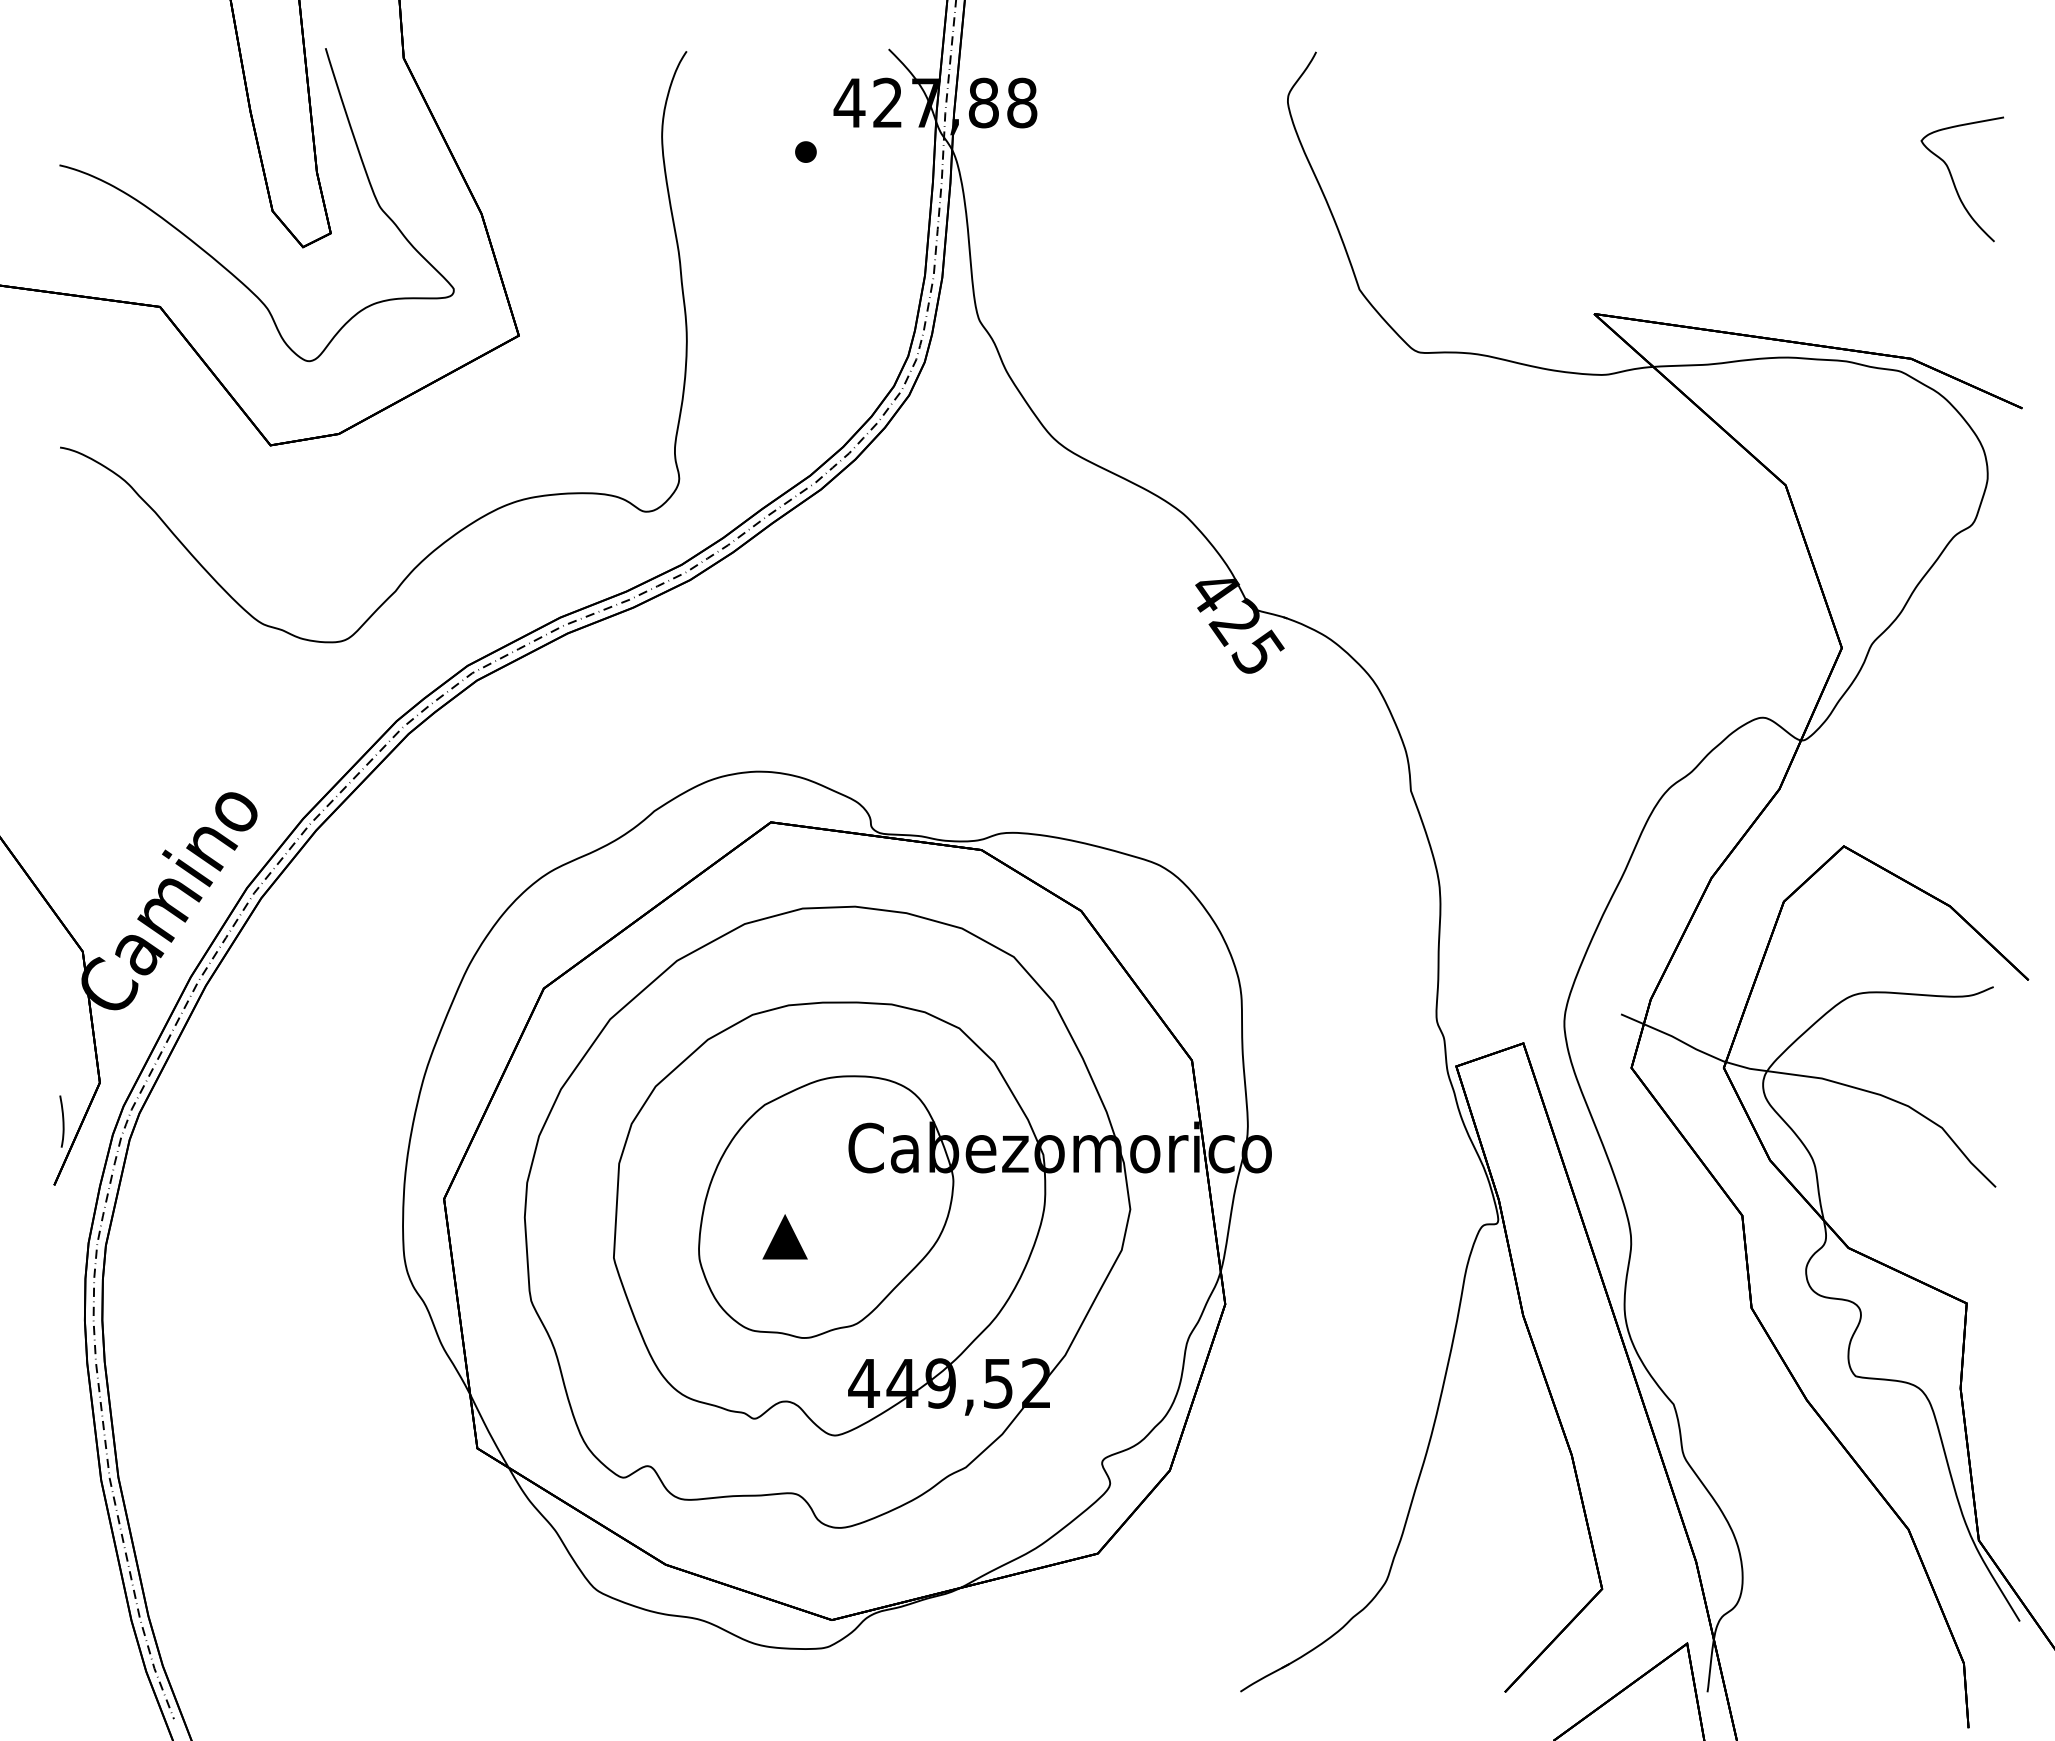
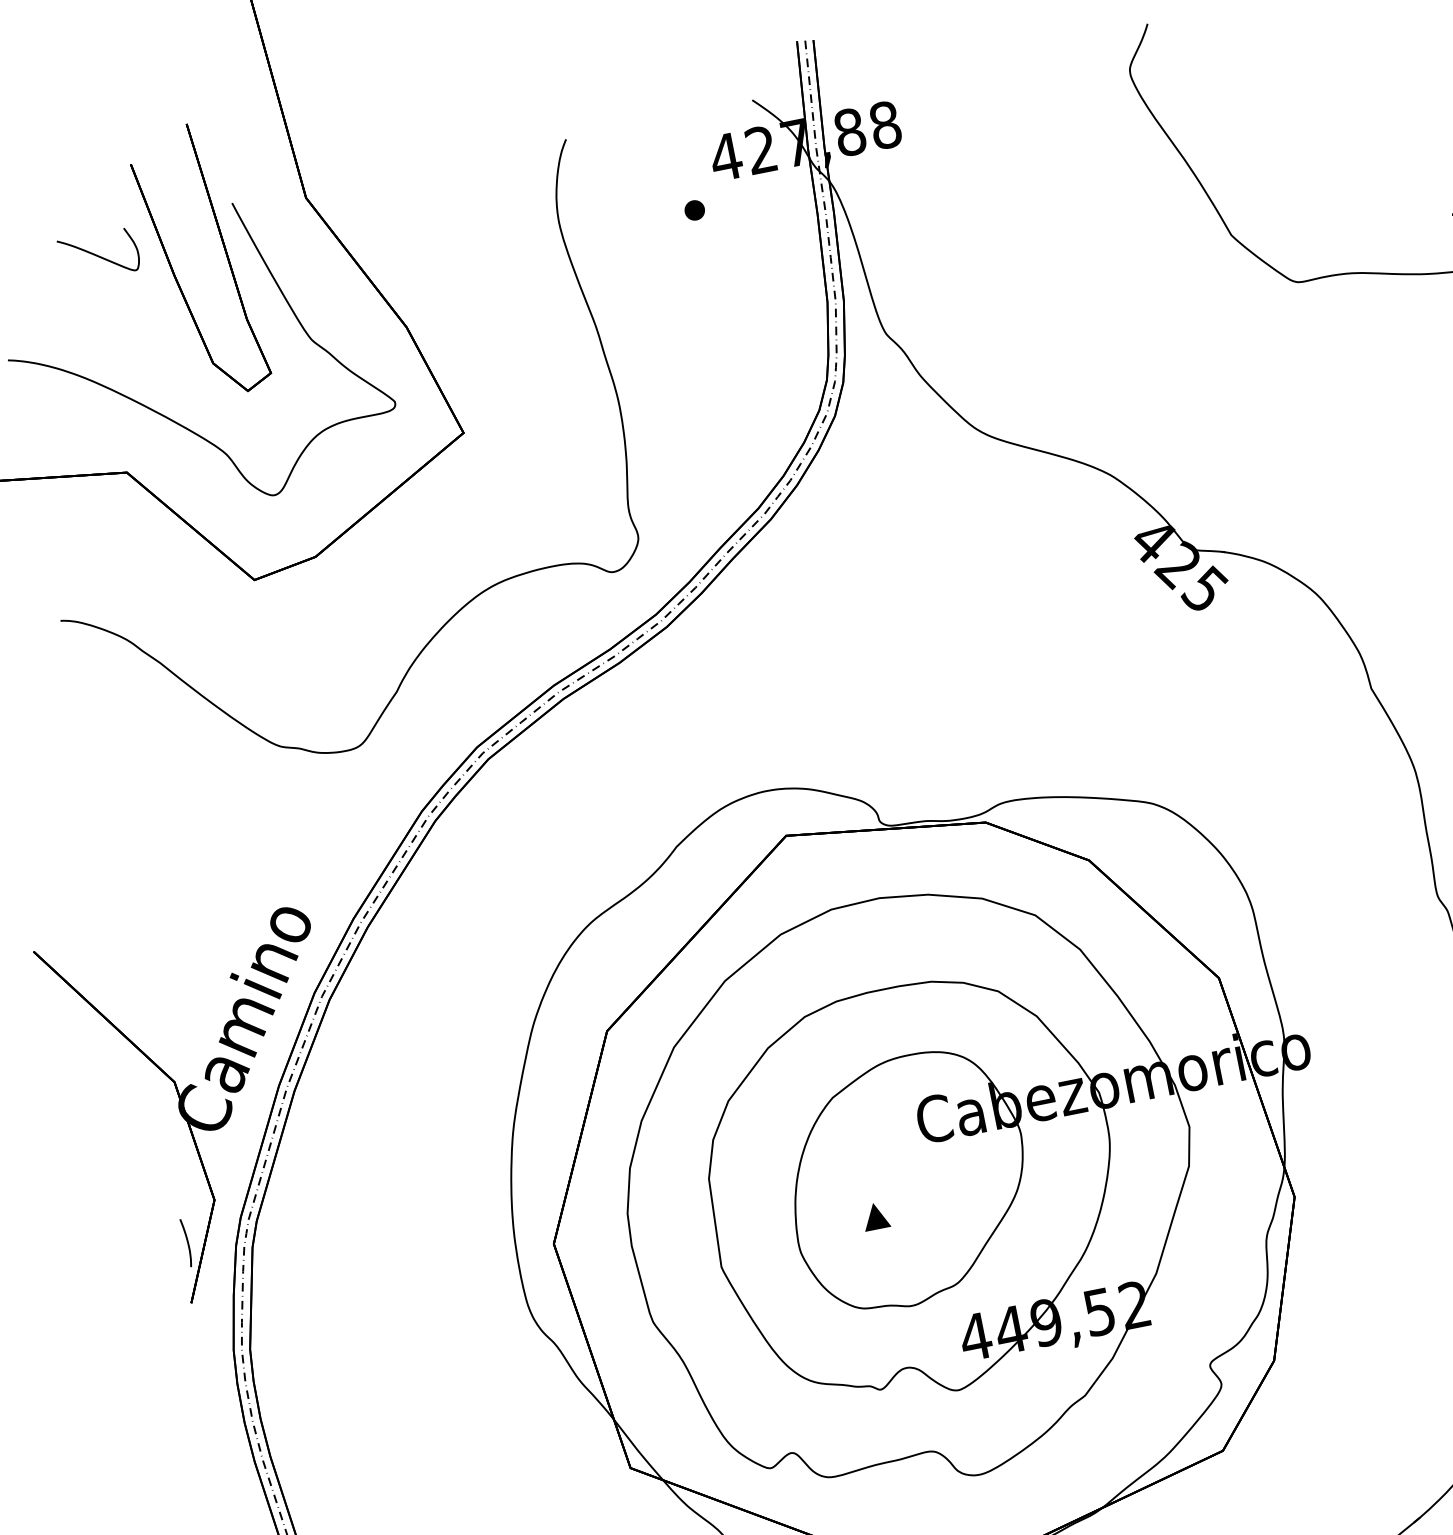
curve: (175, 74) -> (98, 255), added
part: (784, 1237) -> (875, 1216), size x0.62

